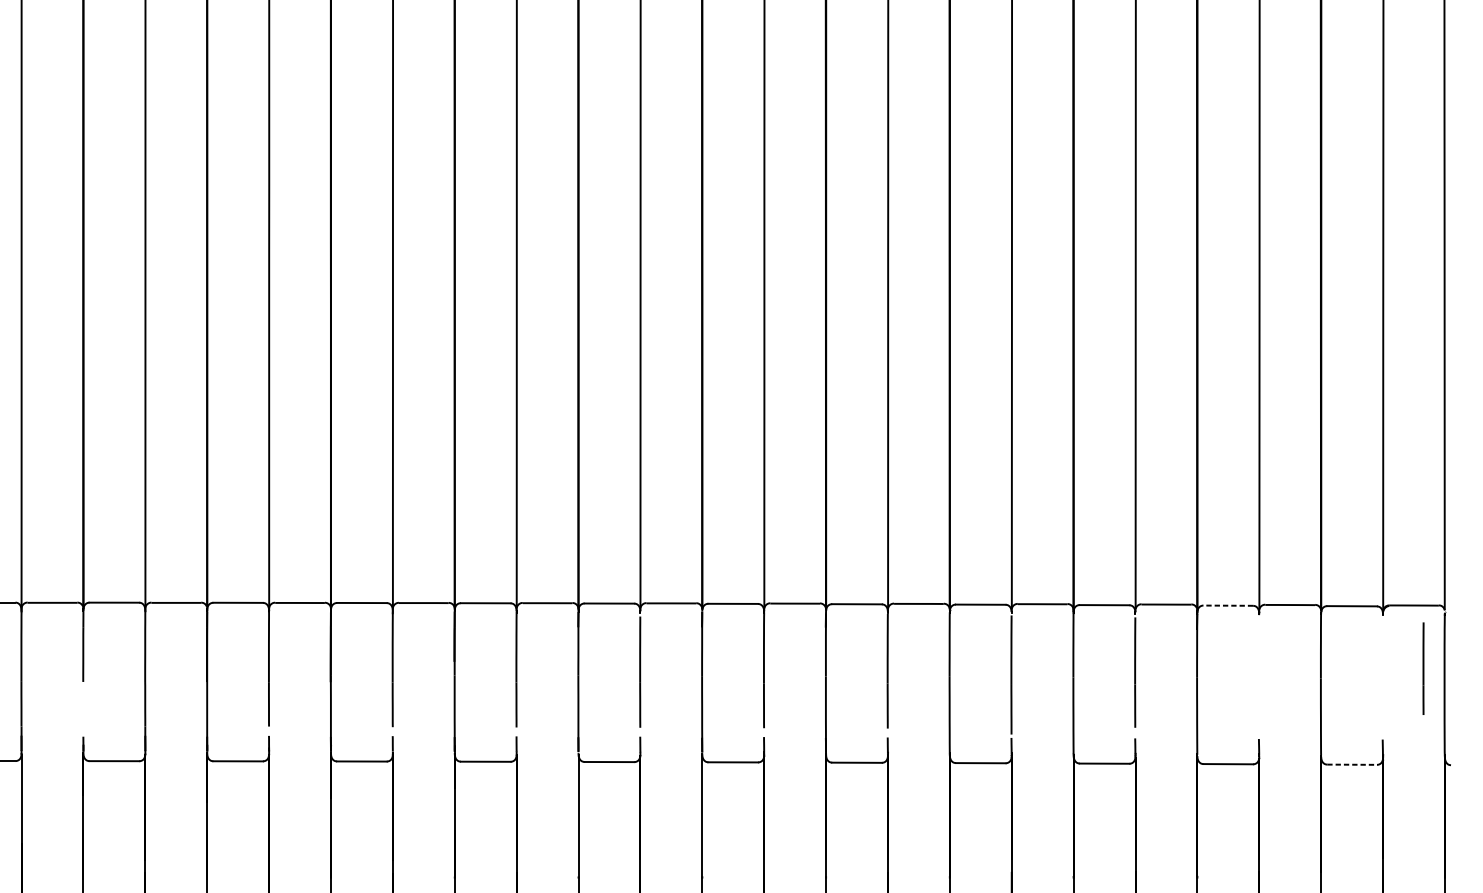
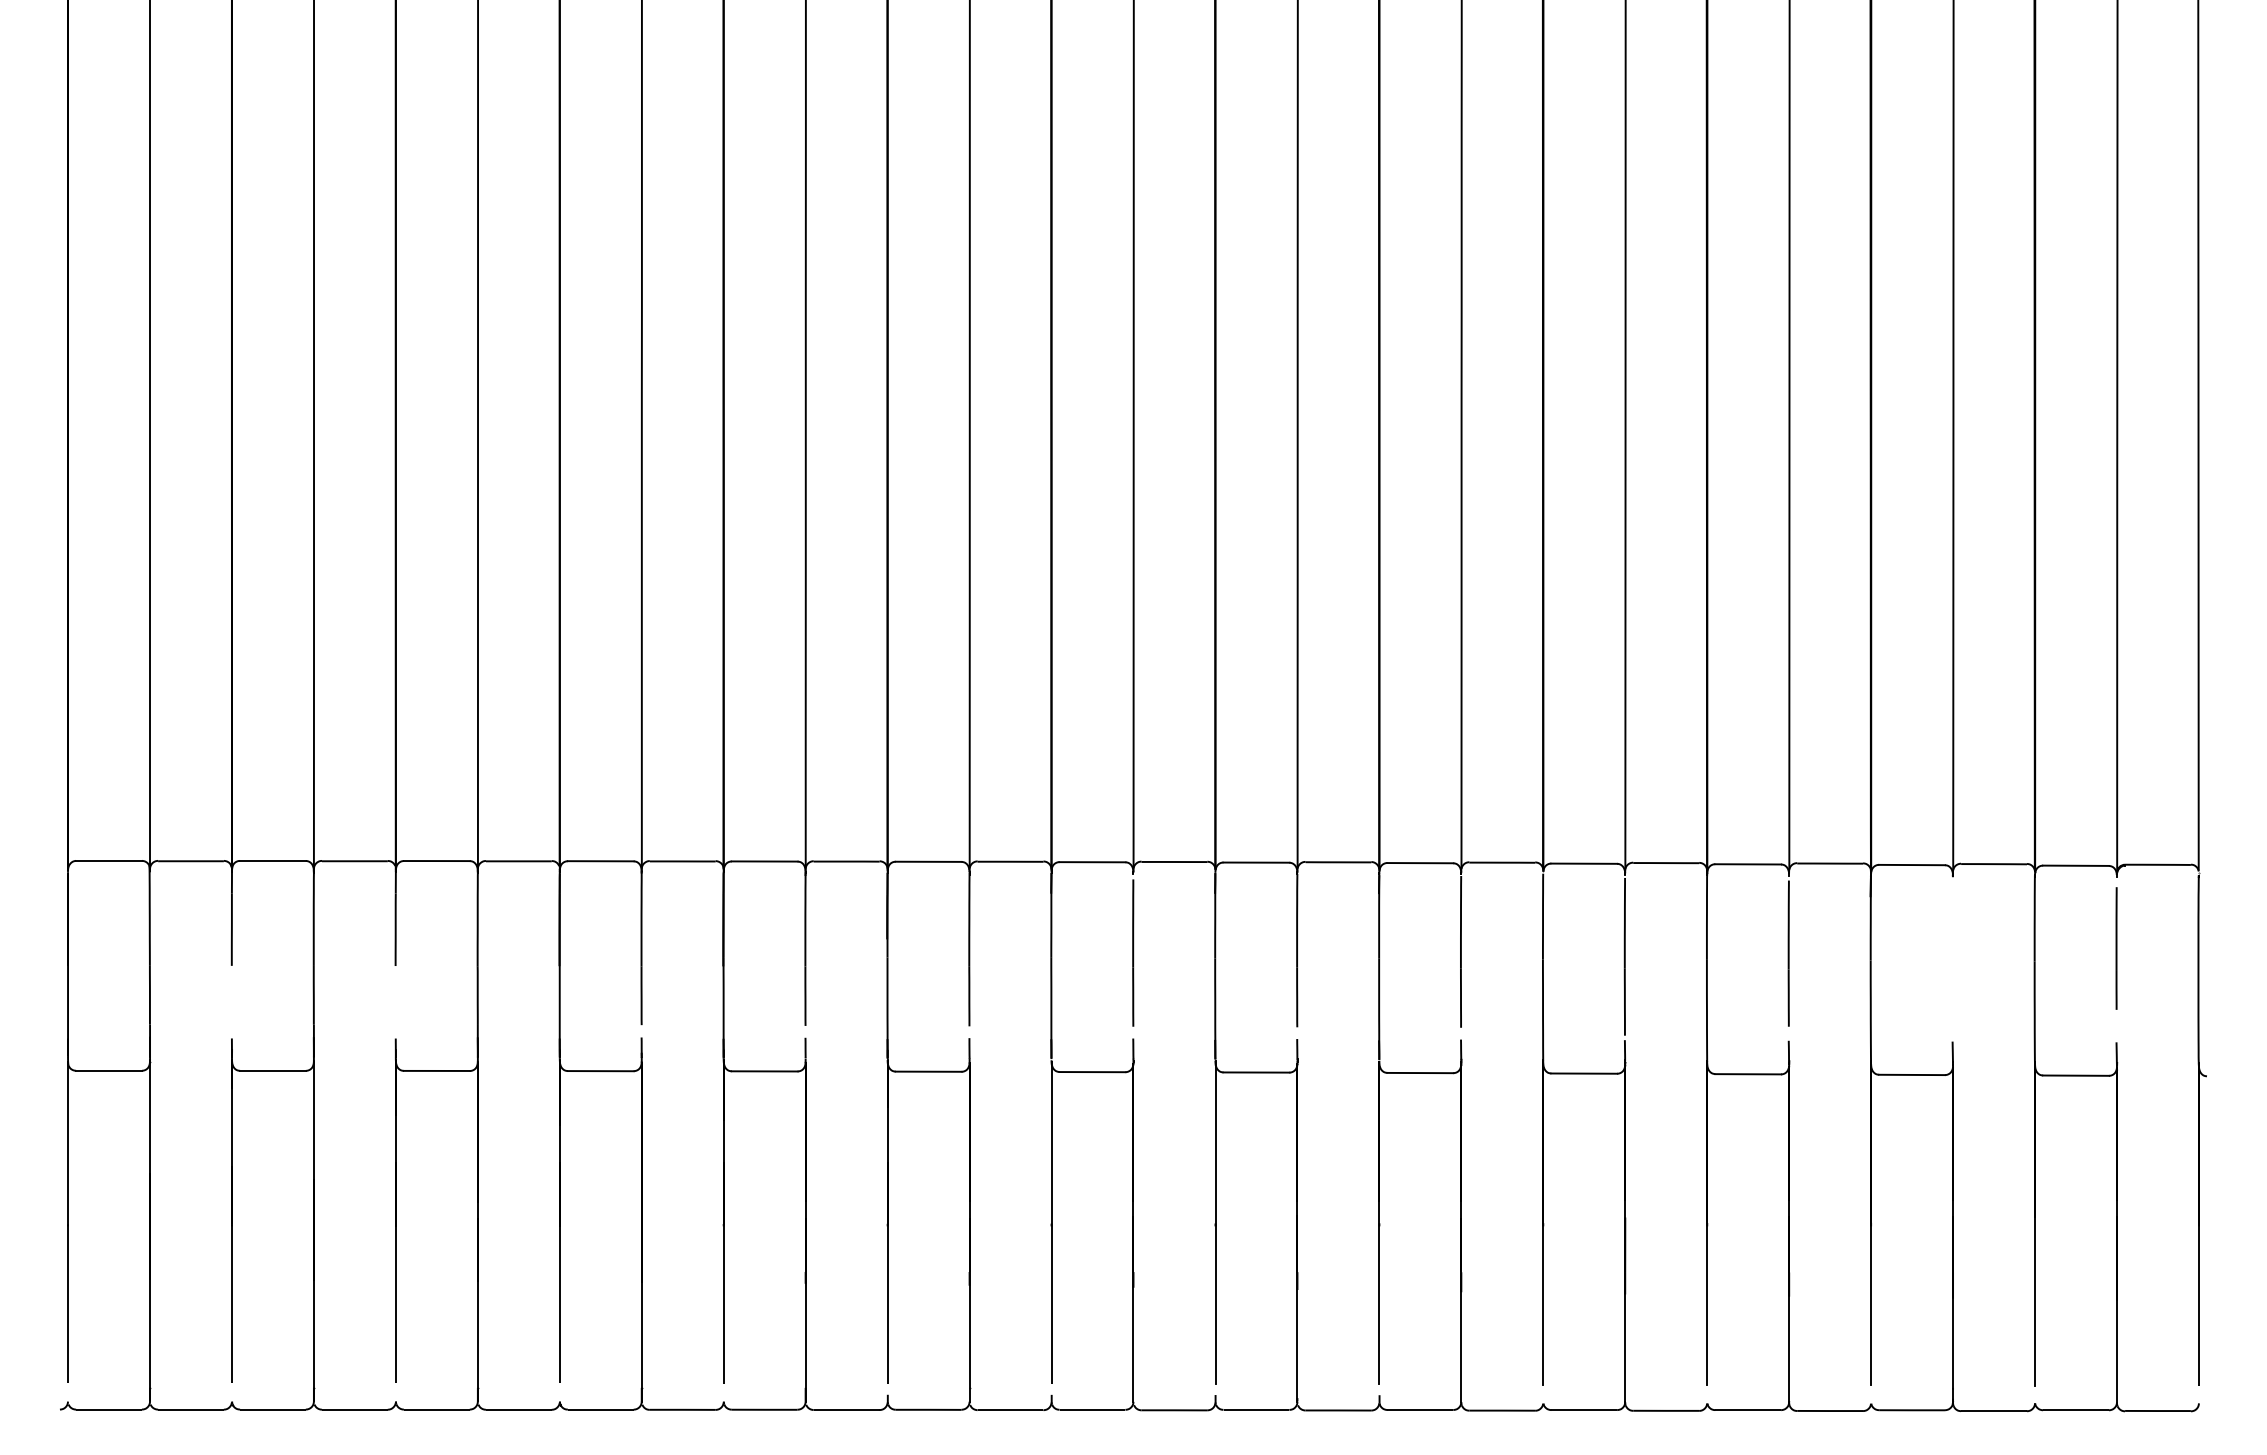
line: (1228, 606) -> (1912, 865), dashed -> solid
line: (1423, 668) -> (2116, 948), moved
line: (1352, 764) -> (2076, 1075), dashed -> solid

